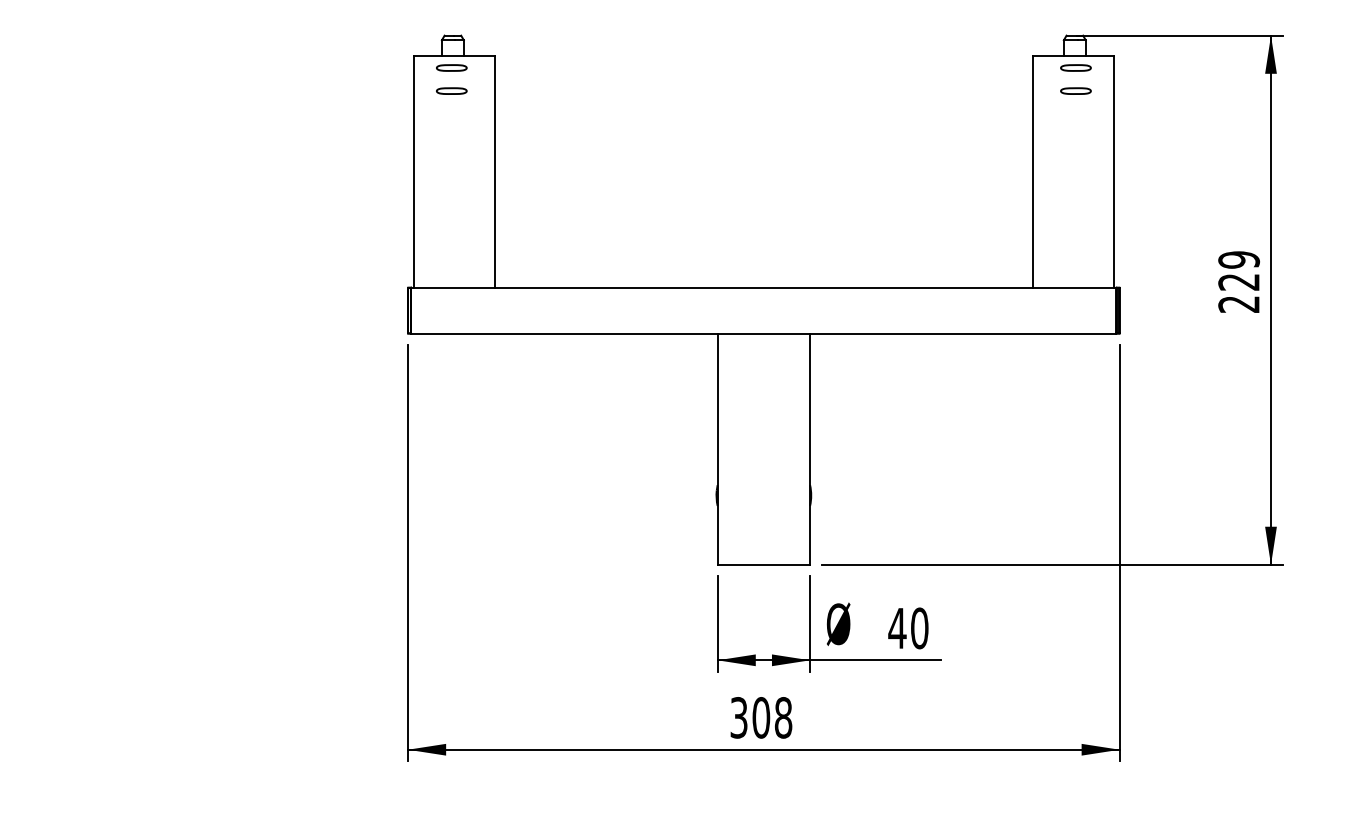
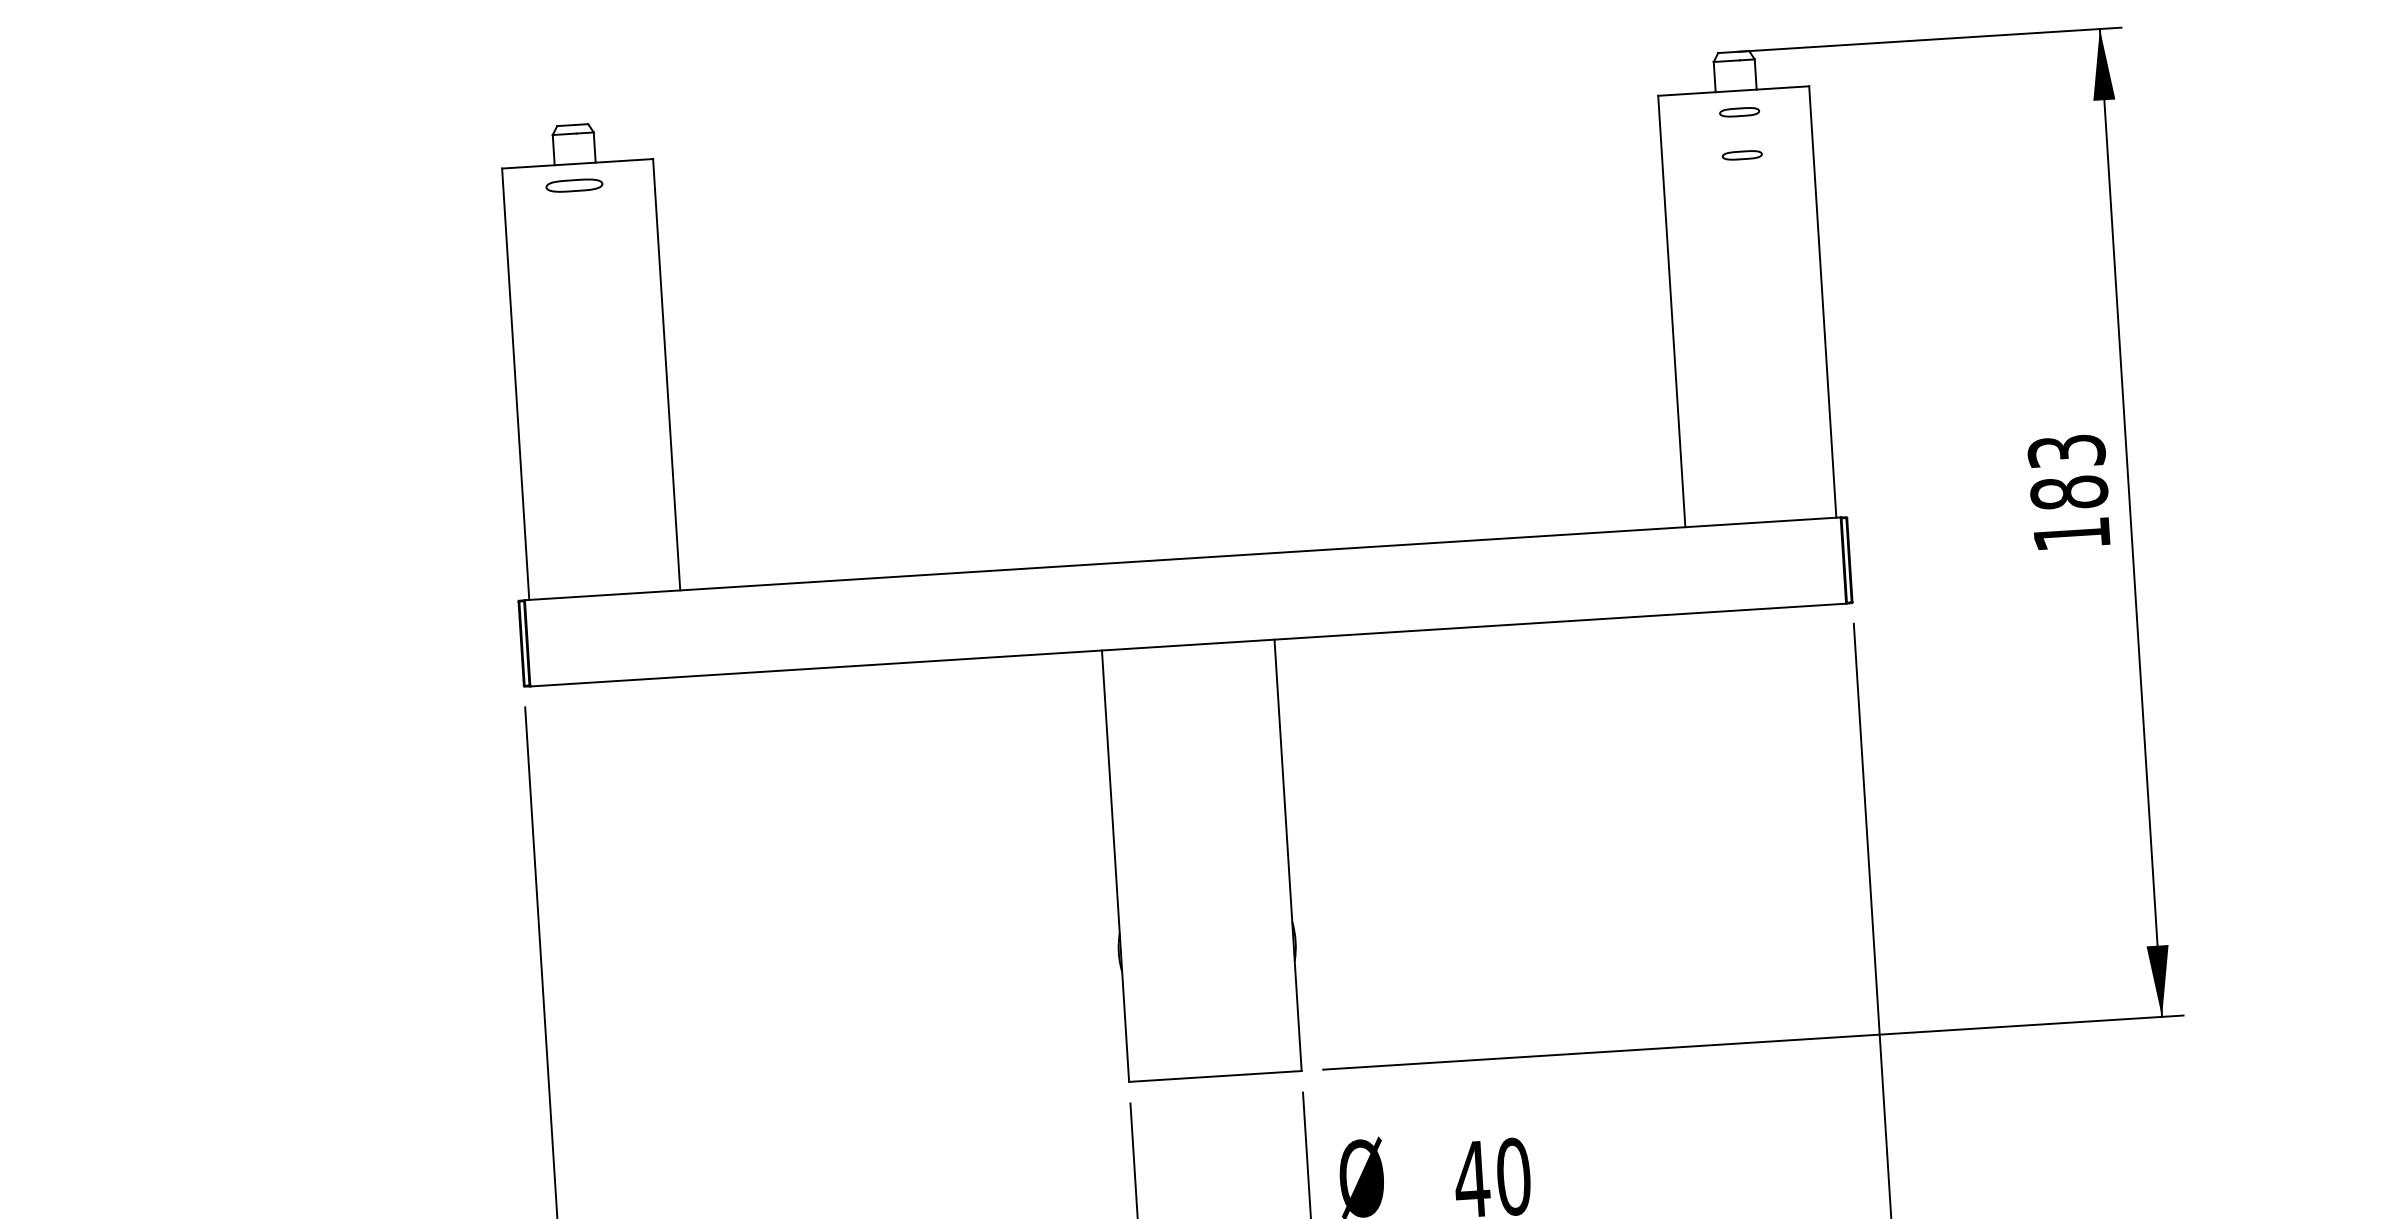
part: (1075, 67) -> (1738, 111), size x0.7
part: (451, 90) -> (576, 227), removed
part: (1075, 90) -> (1741, 154), size x0.7
text: (1239, 281) -> (2069, 491), 229 -> 183

